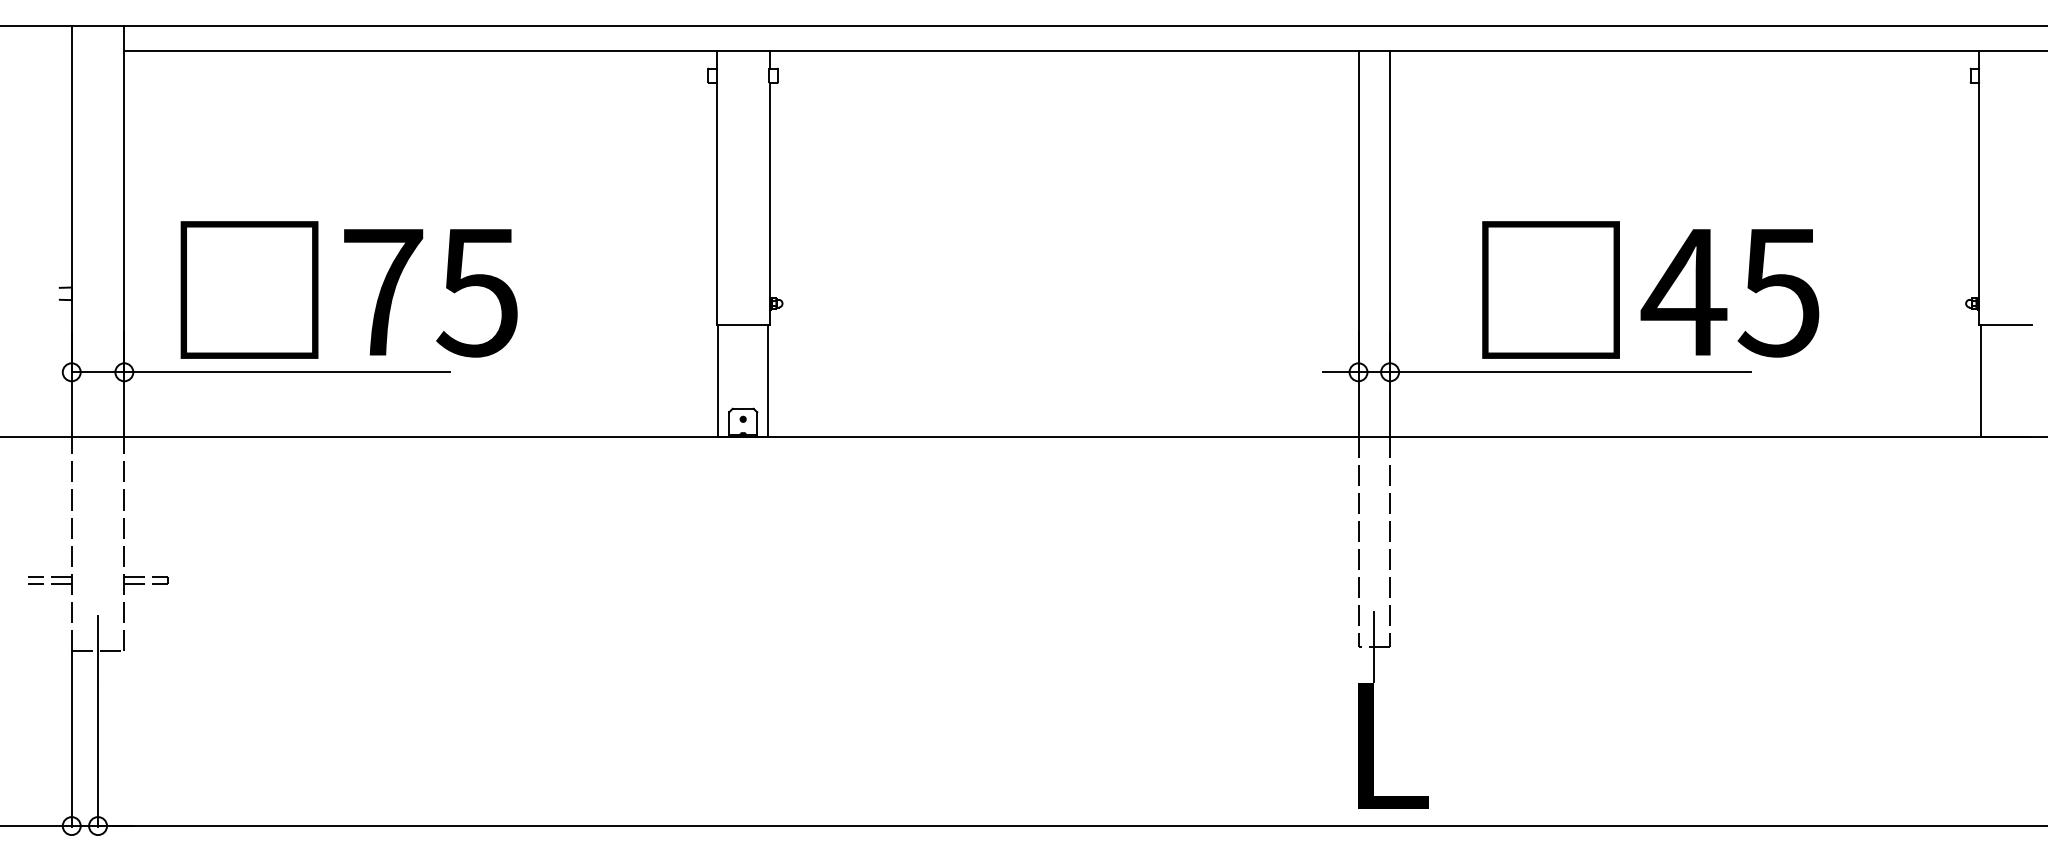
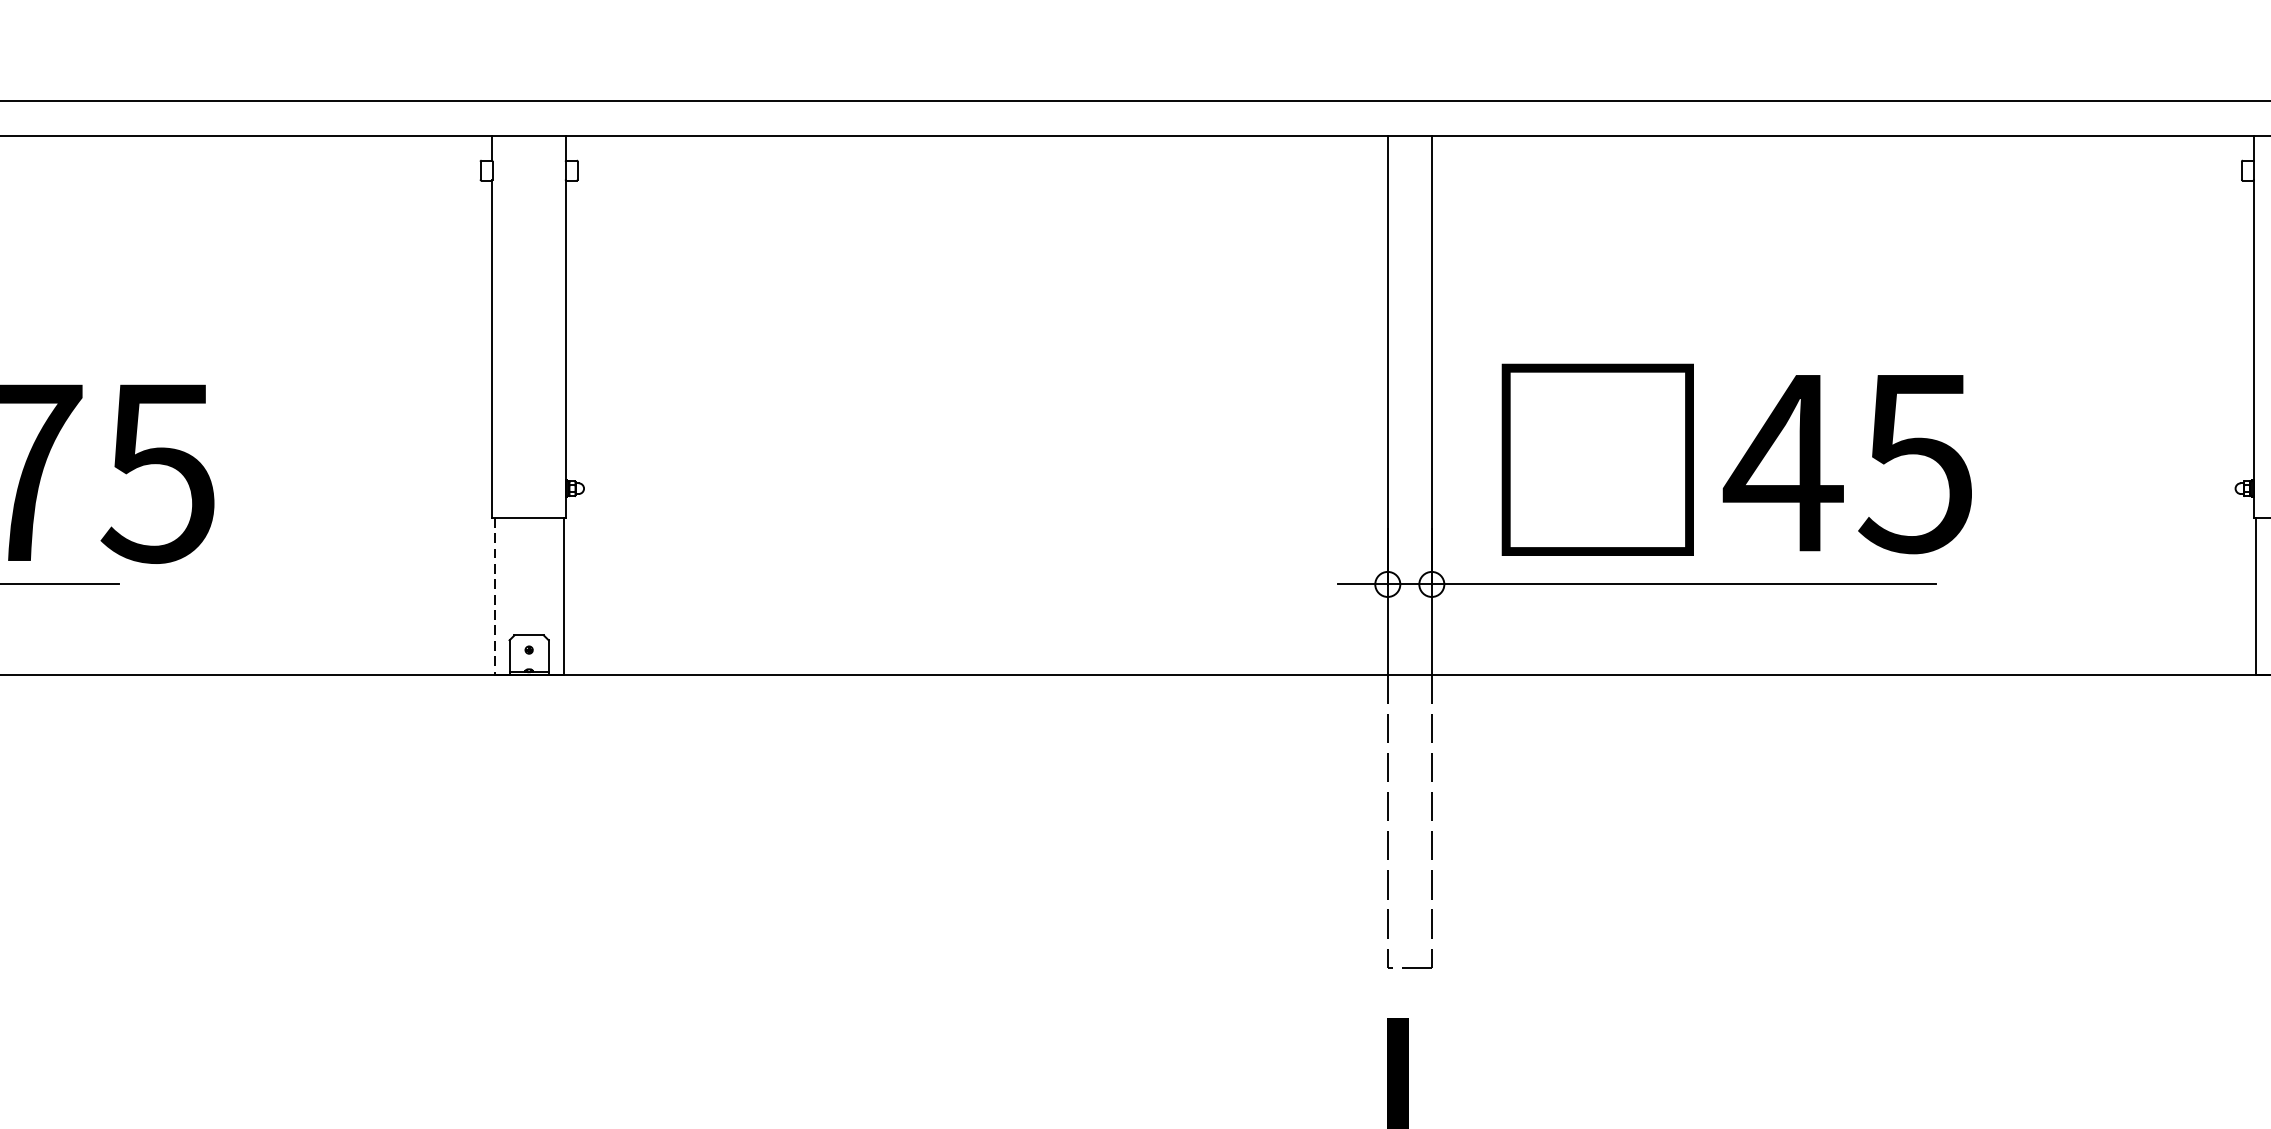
text: (1650, 289) -> (1736, 459), moved
line: (718, 381) -> (494, 597), solid -> dashed
line: (1374, 647) -> (1410, 968), removed

